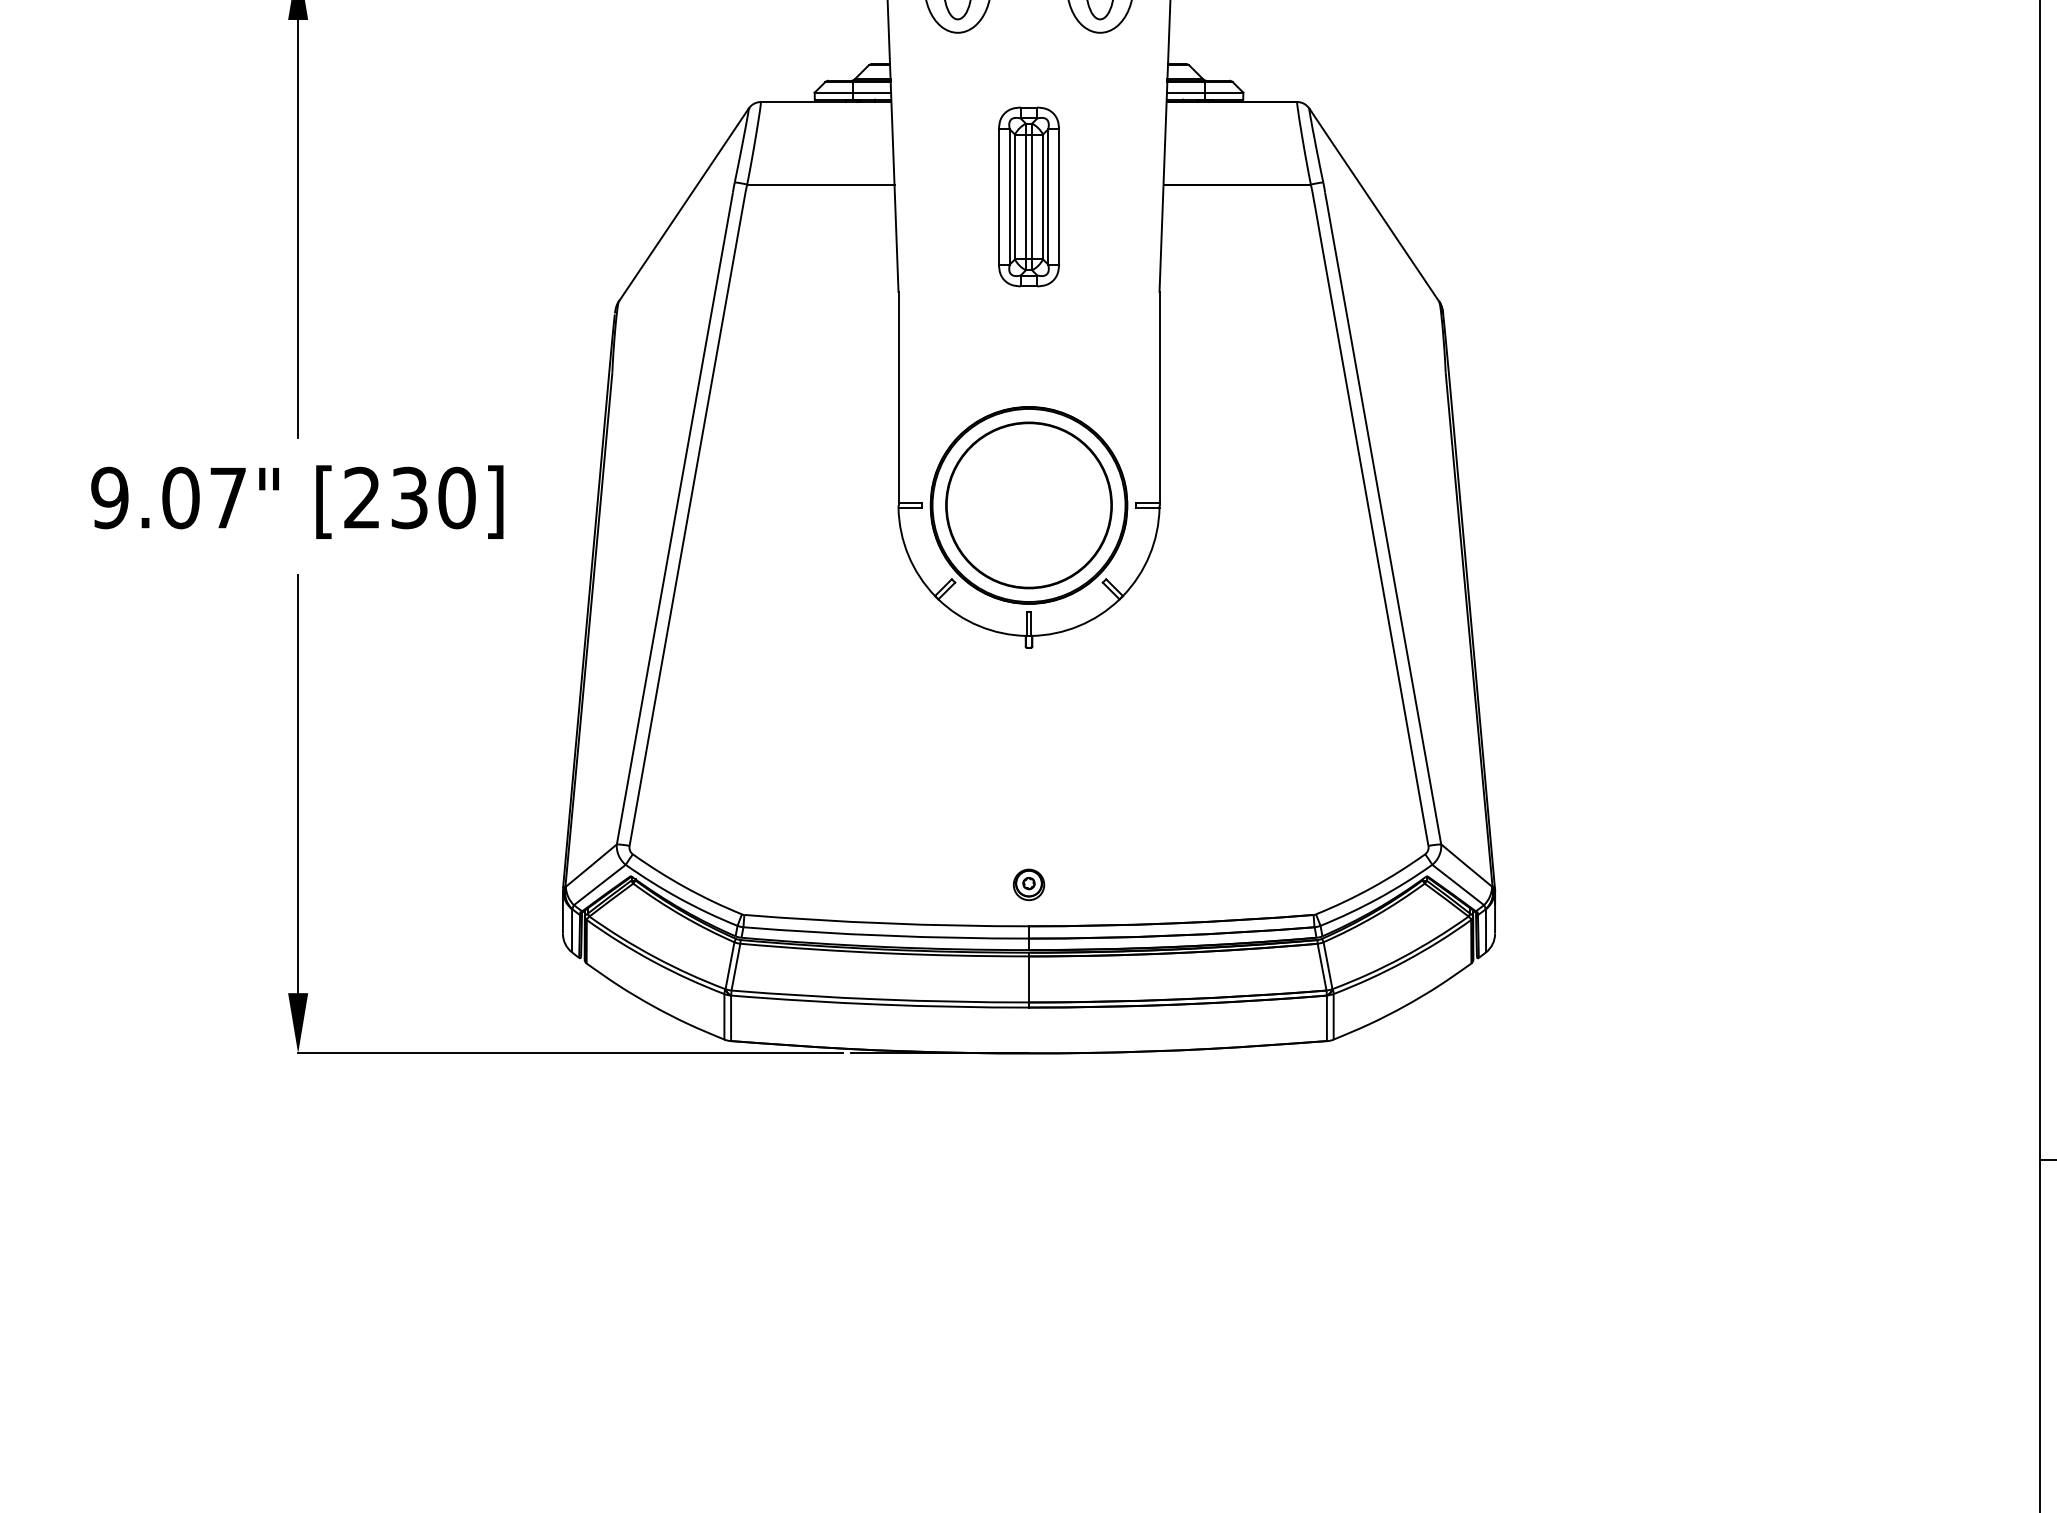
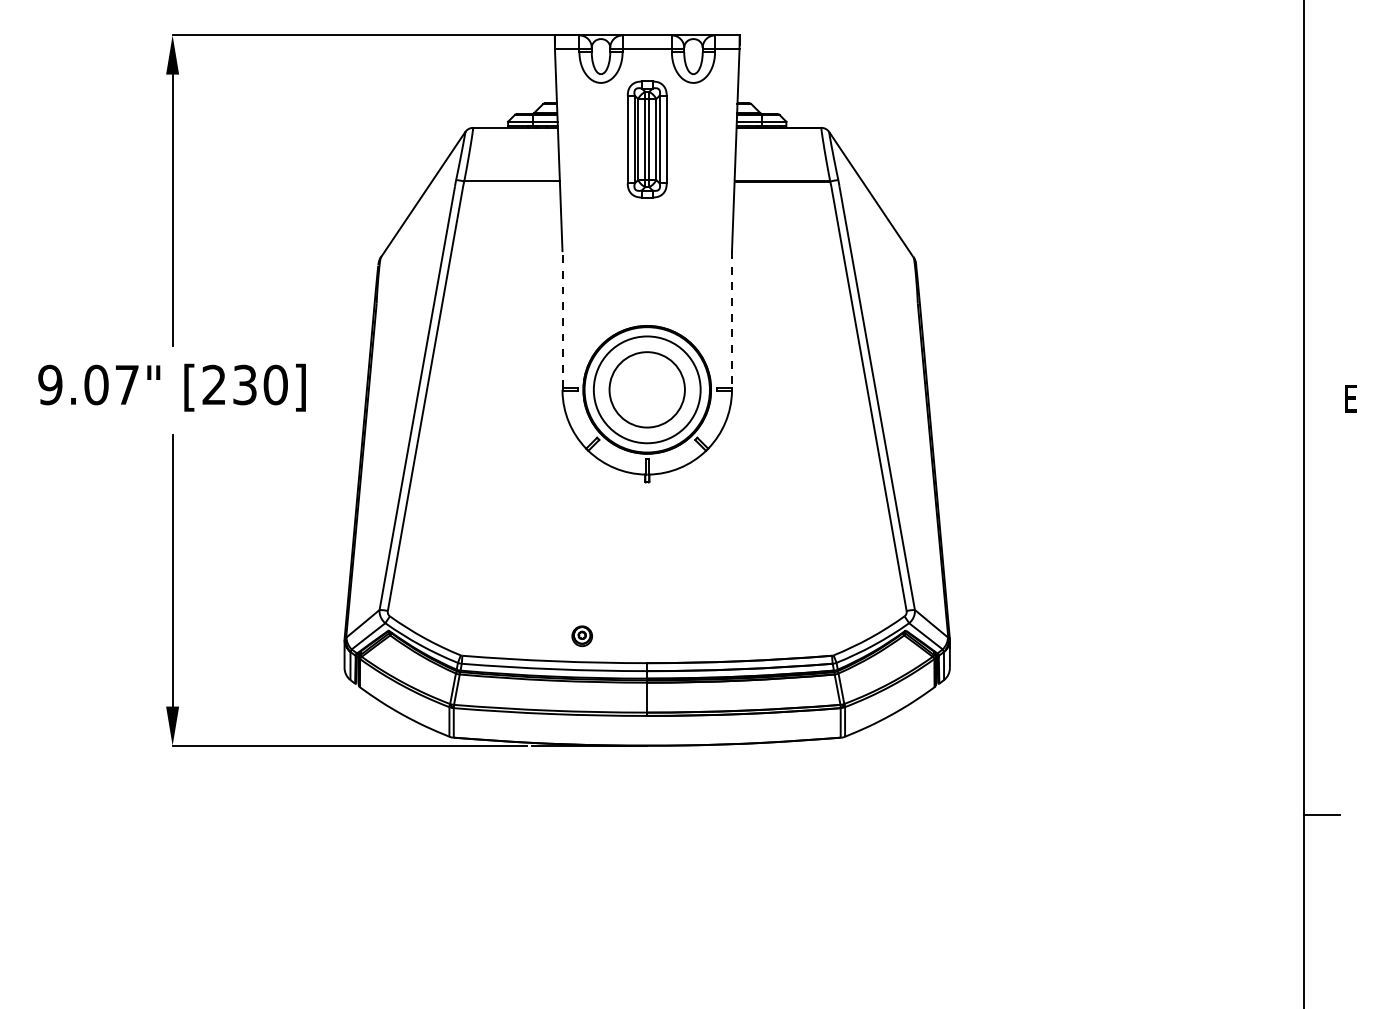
part: (1027, 196) -> (646, 139), moved
line: (898, 397) -> (562, 319), solid -> dashed
line: (1160, 397) -> (732, 319), solid -> dashed
circle: (1029, 504) -> (647, 389), size x0.7
part: (1027, 885) -> (581, 636), moved

